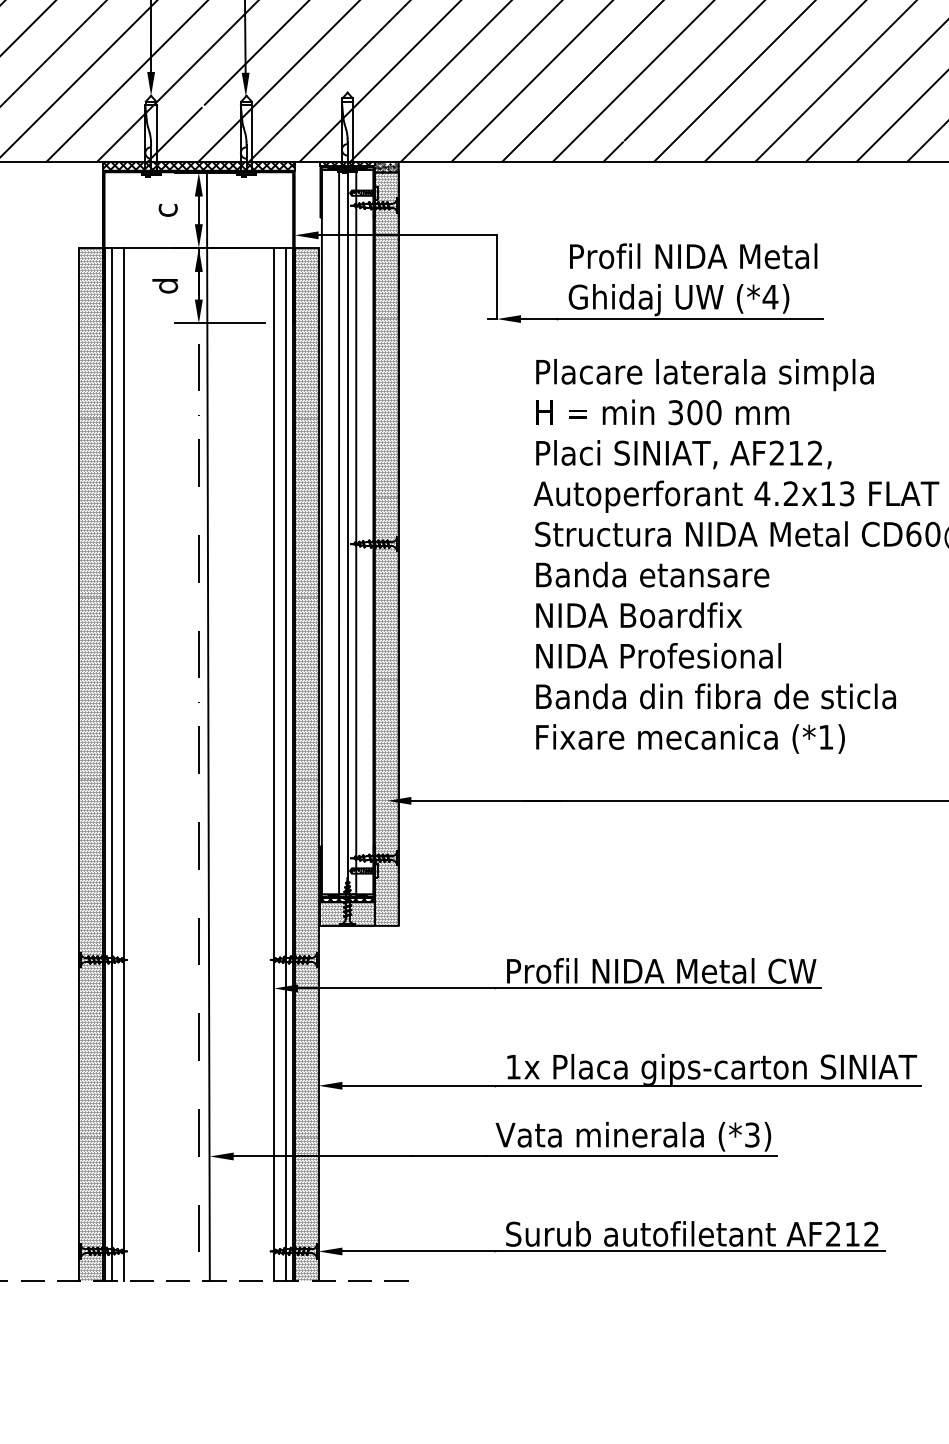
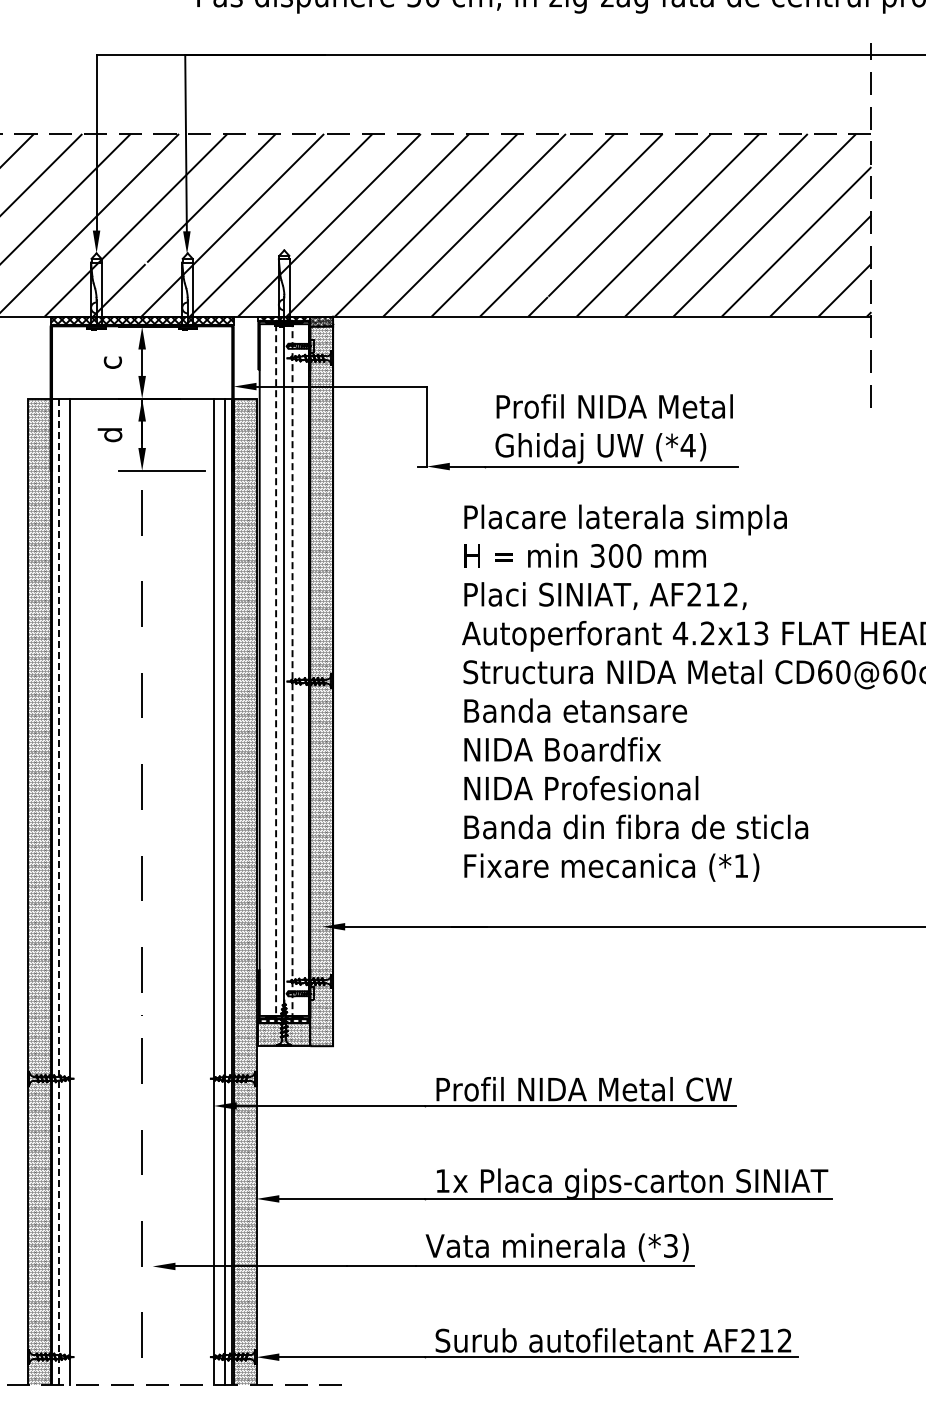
line: (207, 726) -> (150, 855), removed
line: (112, 763) -> (59, 891), solid -> dashed
line: (347, 893) -> (284, 1015), solid -> dashed

